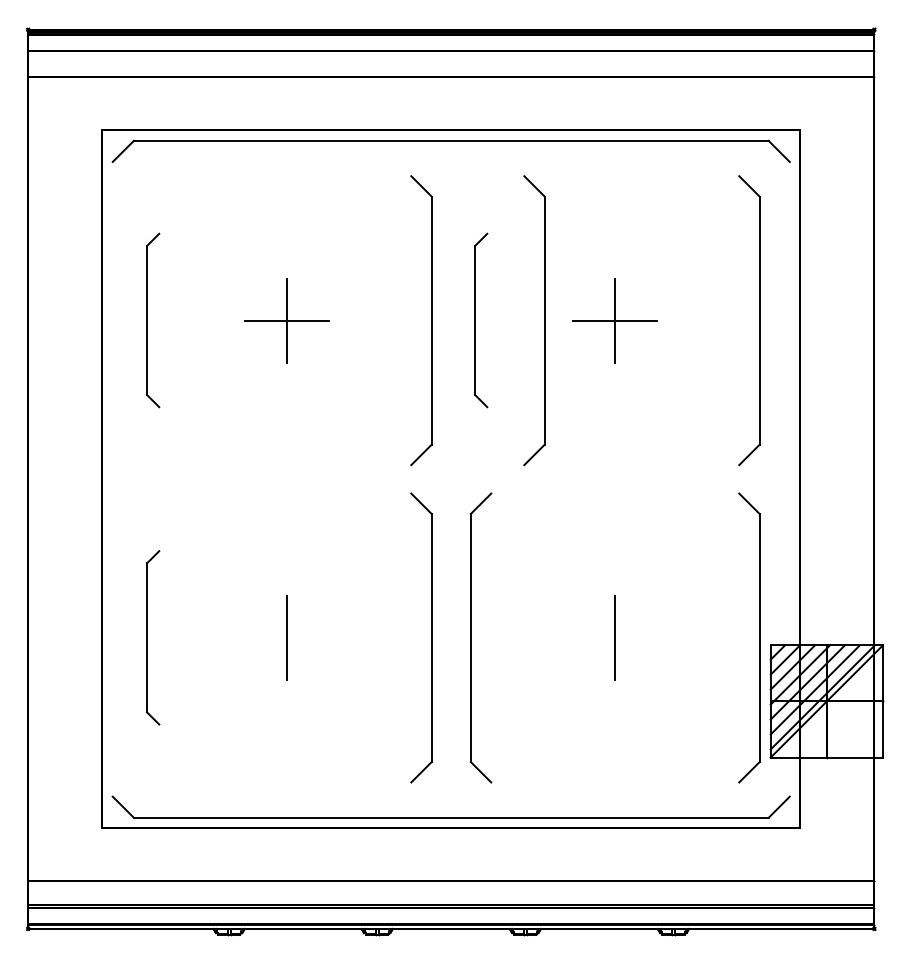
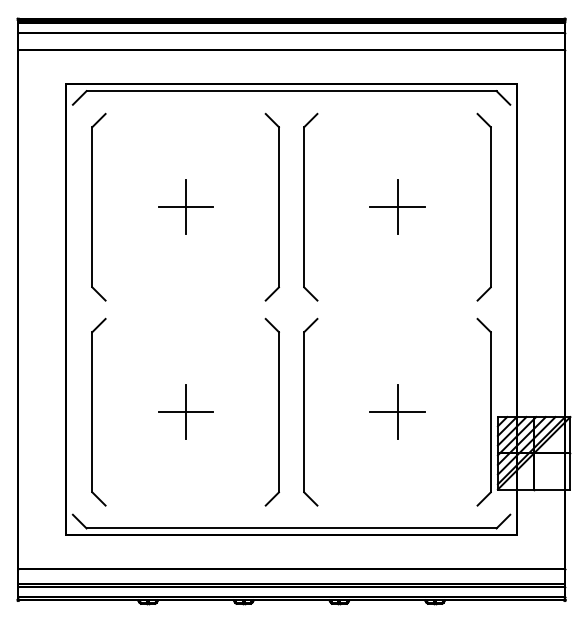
part: (152, 319) -> (98, 206), size x1.67
part: (480, 319) -> (310, 206), size x1.67
part: (544, 319) -> (351, 206), removed
part: (152, 636) -> (98, 411), size x1.67
line: (287, 638) -> (185, 412), added
line: (615, 638) -> (397, 412), added

